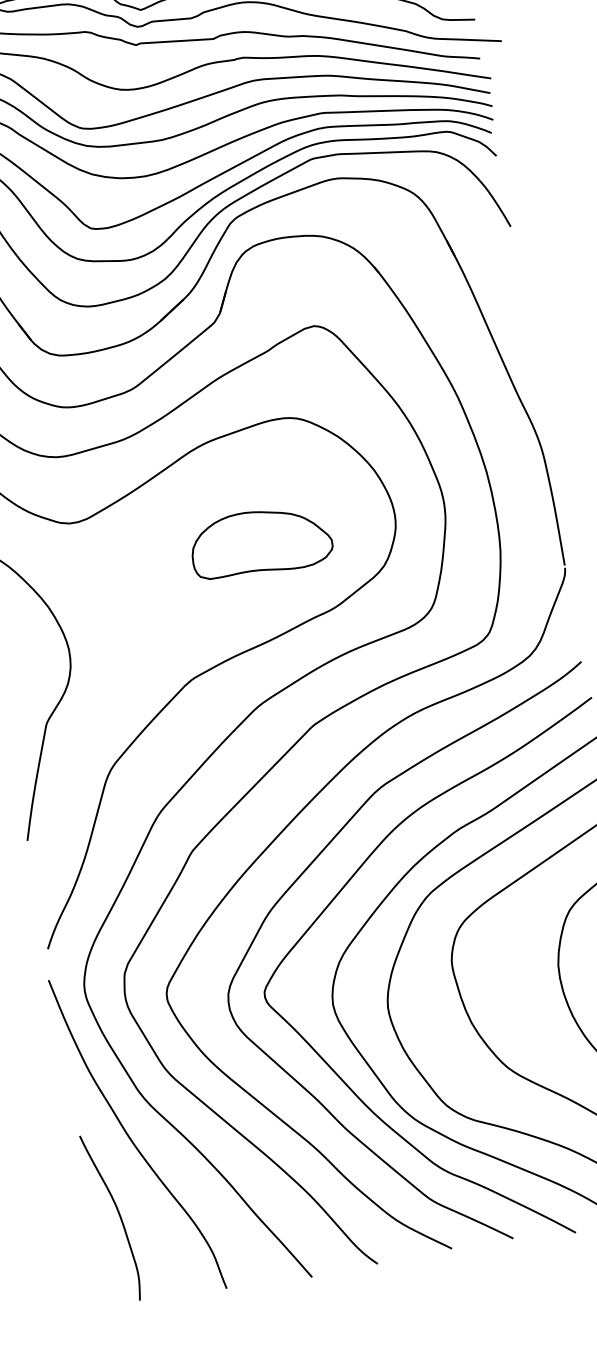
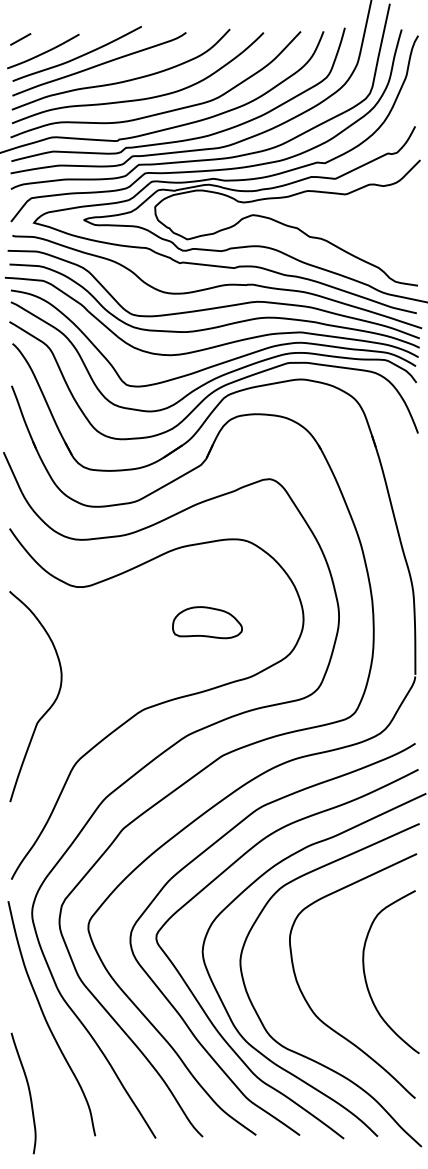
part: (260, 541) -> (207, 622), size x0.7
curve: (117, 1214) -> (28, 1091), moved

